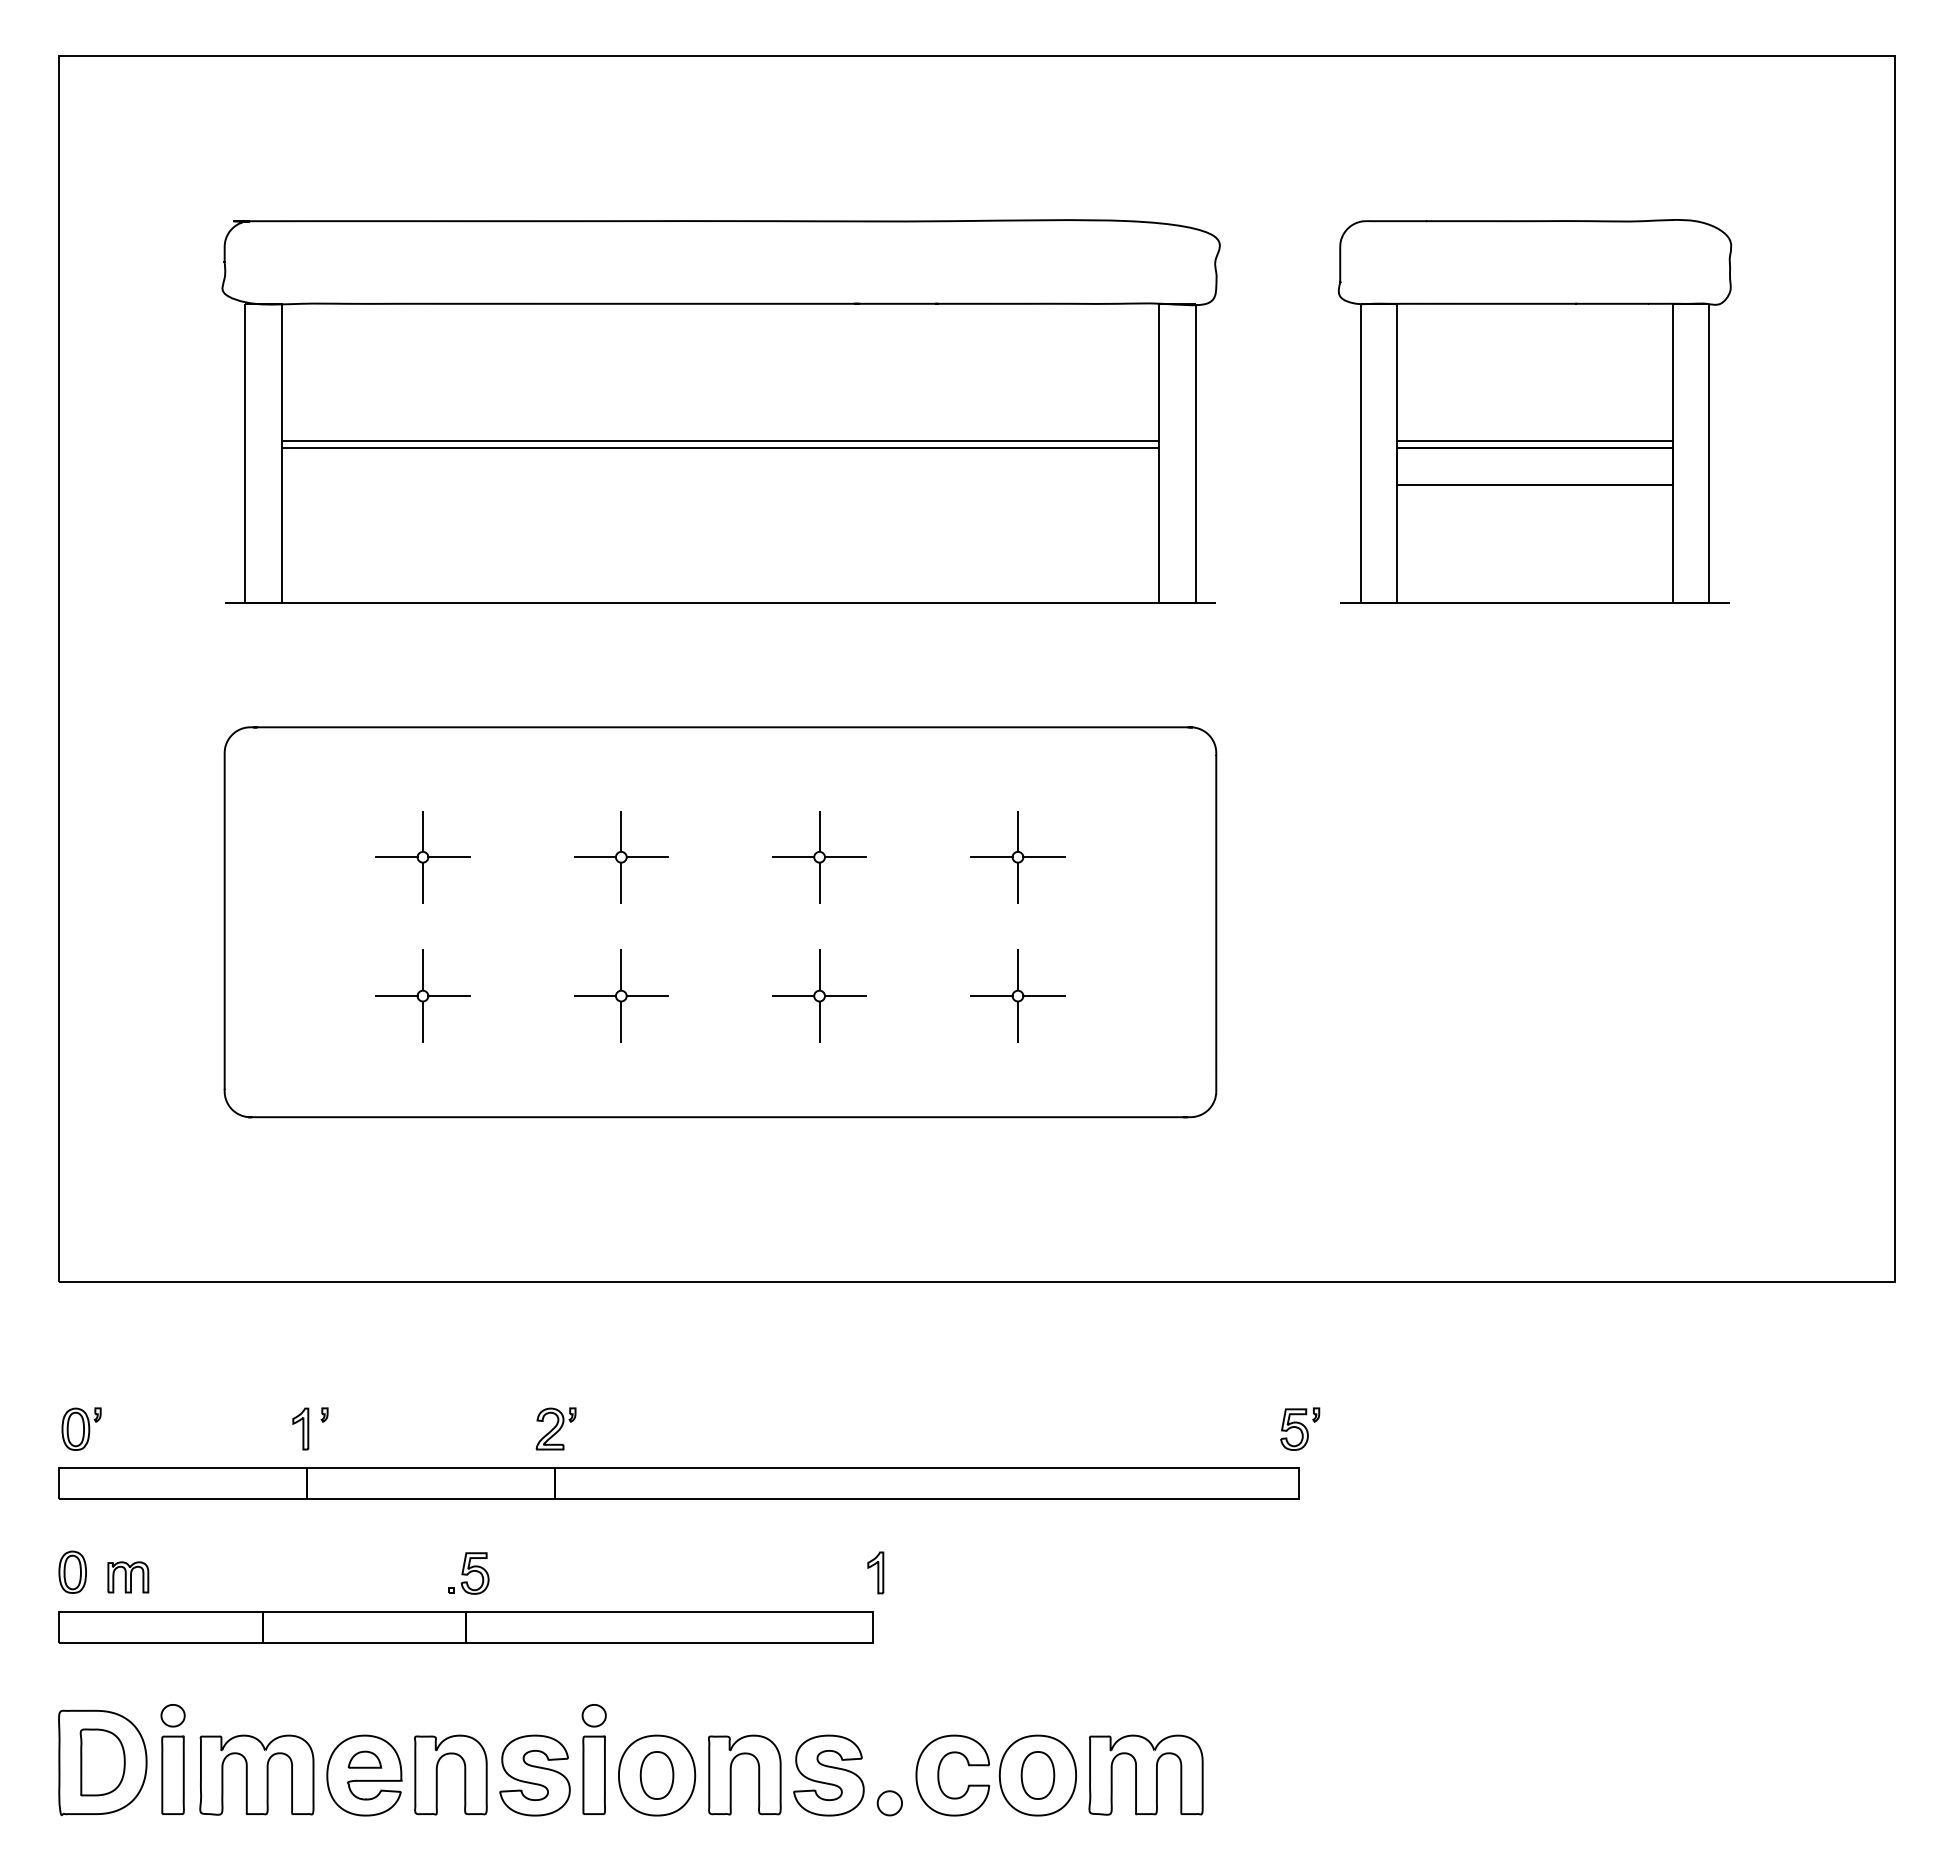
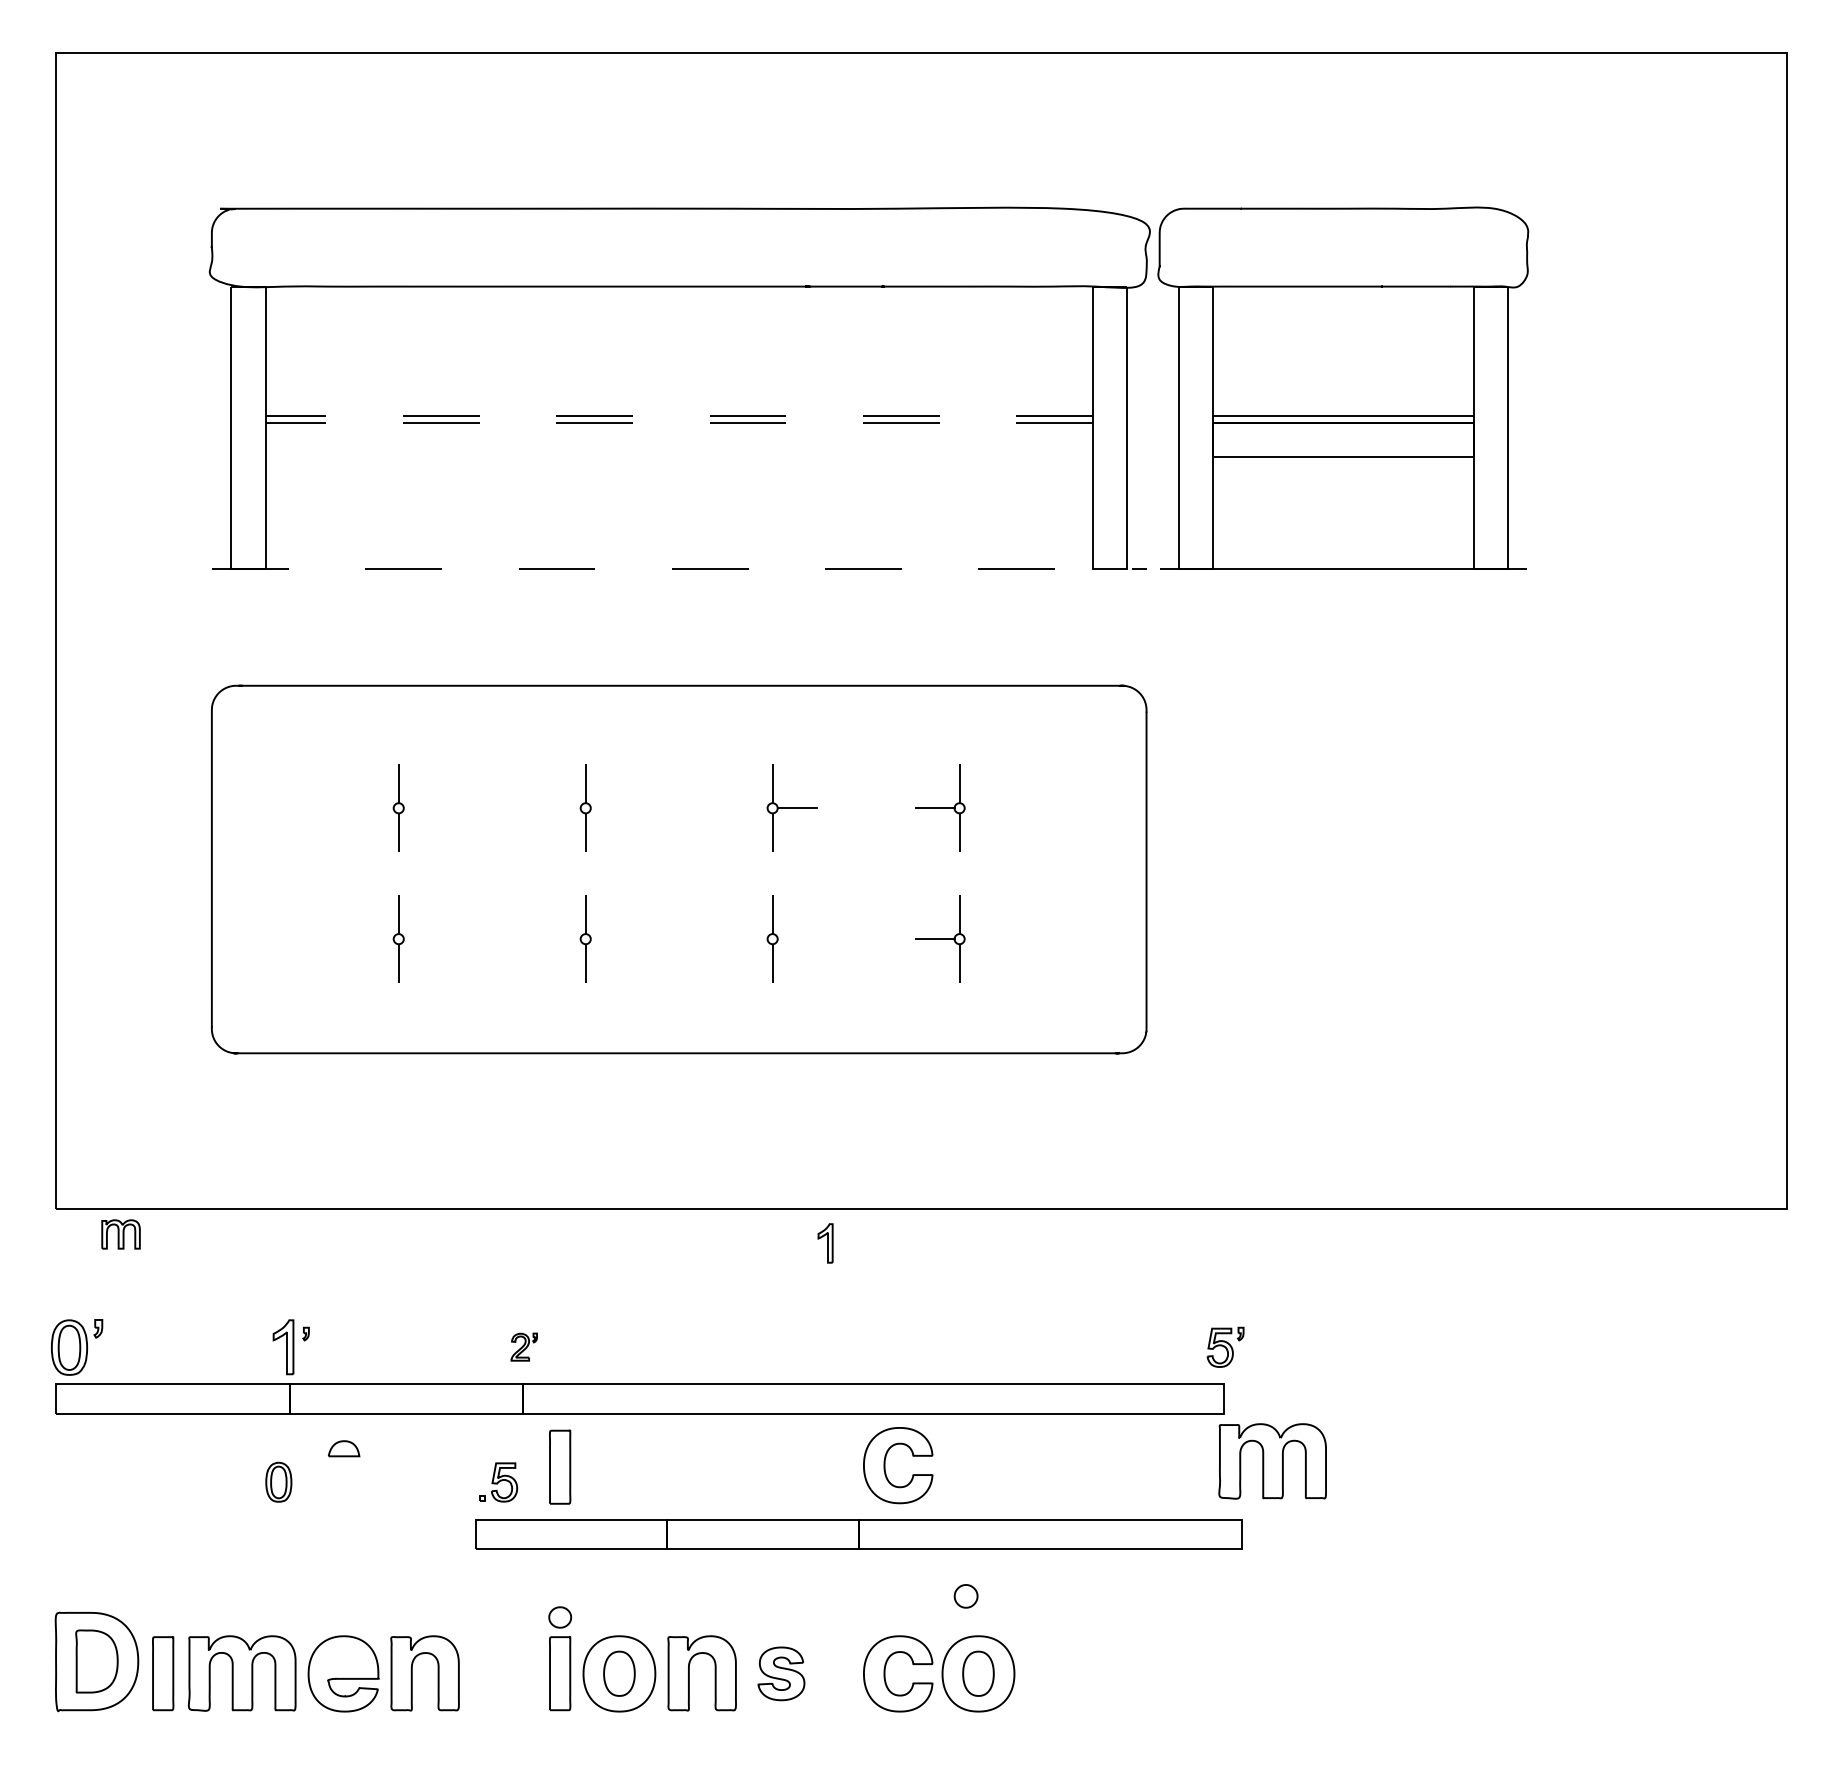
part: (1534, 411) -> (1342, 388), moved
line: (720, 440) -> (679, 415), solid -> dashed
line: (720, 448) -> (679, 422), solid -> dashed
line: (720, 603) -> (679, 569), solid -> dashed
line: (396, 857) -> (373, 808), removed
line: (448, 857) -> (422, 808), removed
line: (594, 857) -> (560, 808), removed
line: (647, 857) -> (610, 808), removed
line: (793, 857) -> (748, 808), removed
line: (1043, 857) -> (983, 808), removed
line: (396, 996) -> (373, 939), removed
line: (448, 996) -> (422, 939), removed
line: (594, 996) -> (560, 939), removed
line: (647, 996) -> (610, 939), removed
line: (793, 996) -> (748, 939), removed
line: (845, 996) -> (797, 939), removed
line: (1043, 996) -> (983, 939), removed
part: (81, 1428) -> (76, 1346), size x1.4
part: (300, 1428) -> (283, 1346), size x1.4
part: (555, 1428) -> (523, 1346), size x0.7
part: (939, 1554) -> (885, 1465), added
part: (593, 1555) -> (559, 1466), added
part: (72, 1571) -> (278, 1481), moved
part: (875, 1572) -> (825, 1243), moved
part: (468, 1573) -> (498, 1482), moved
part: (128, 1577) -> (121, 1234), moved
part: (465, 1627) -> (858, 1534), moved
part: (172, 1715) -> (162, 1617), removed
part: (364, 1759) -> (343, 1448), moved
part: (1145, 1774) -> (1272, 1460), moved
part: (534, 1775) -> (503, 1673), removed
part: (828, 1775) -> (781, 1673), size x0.7
part: (889, 1803) -> (965, 1596), moved

